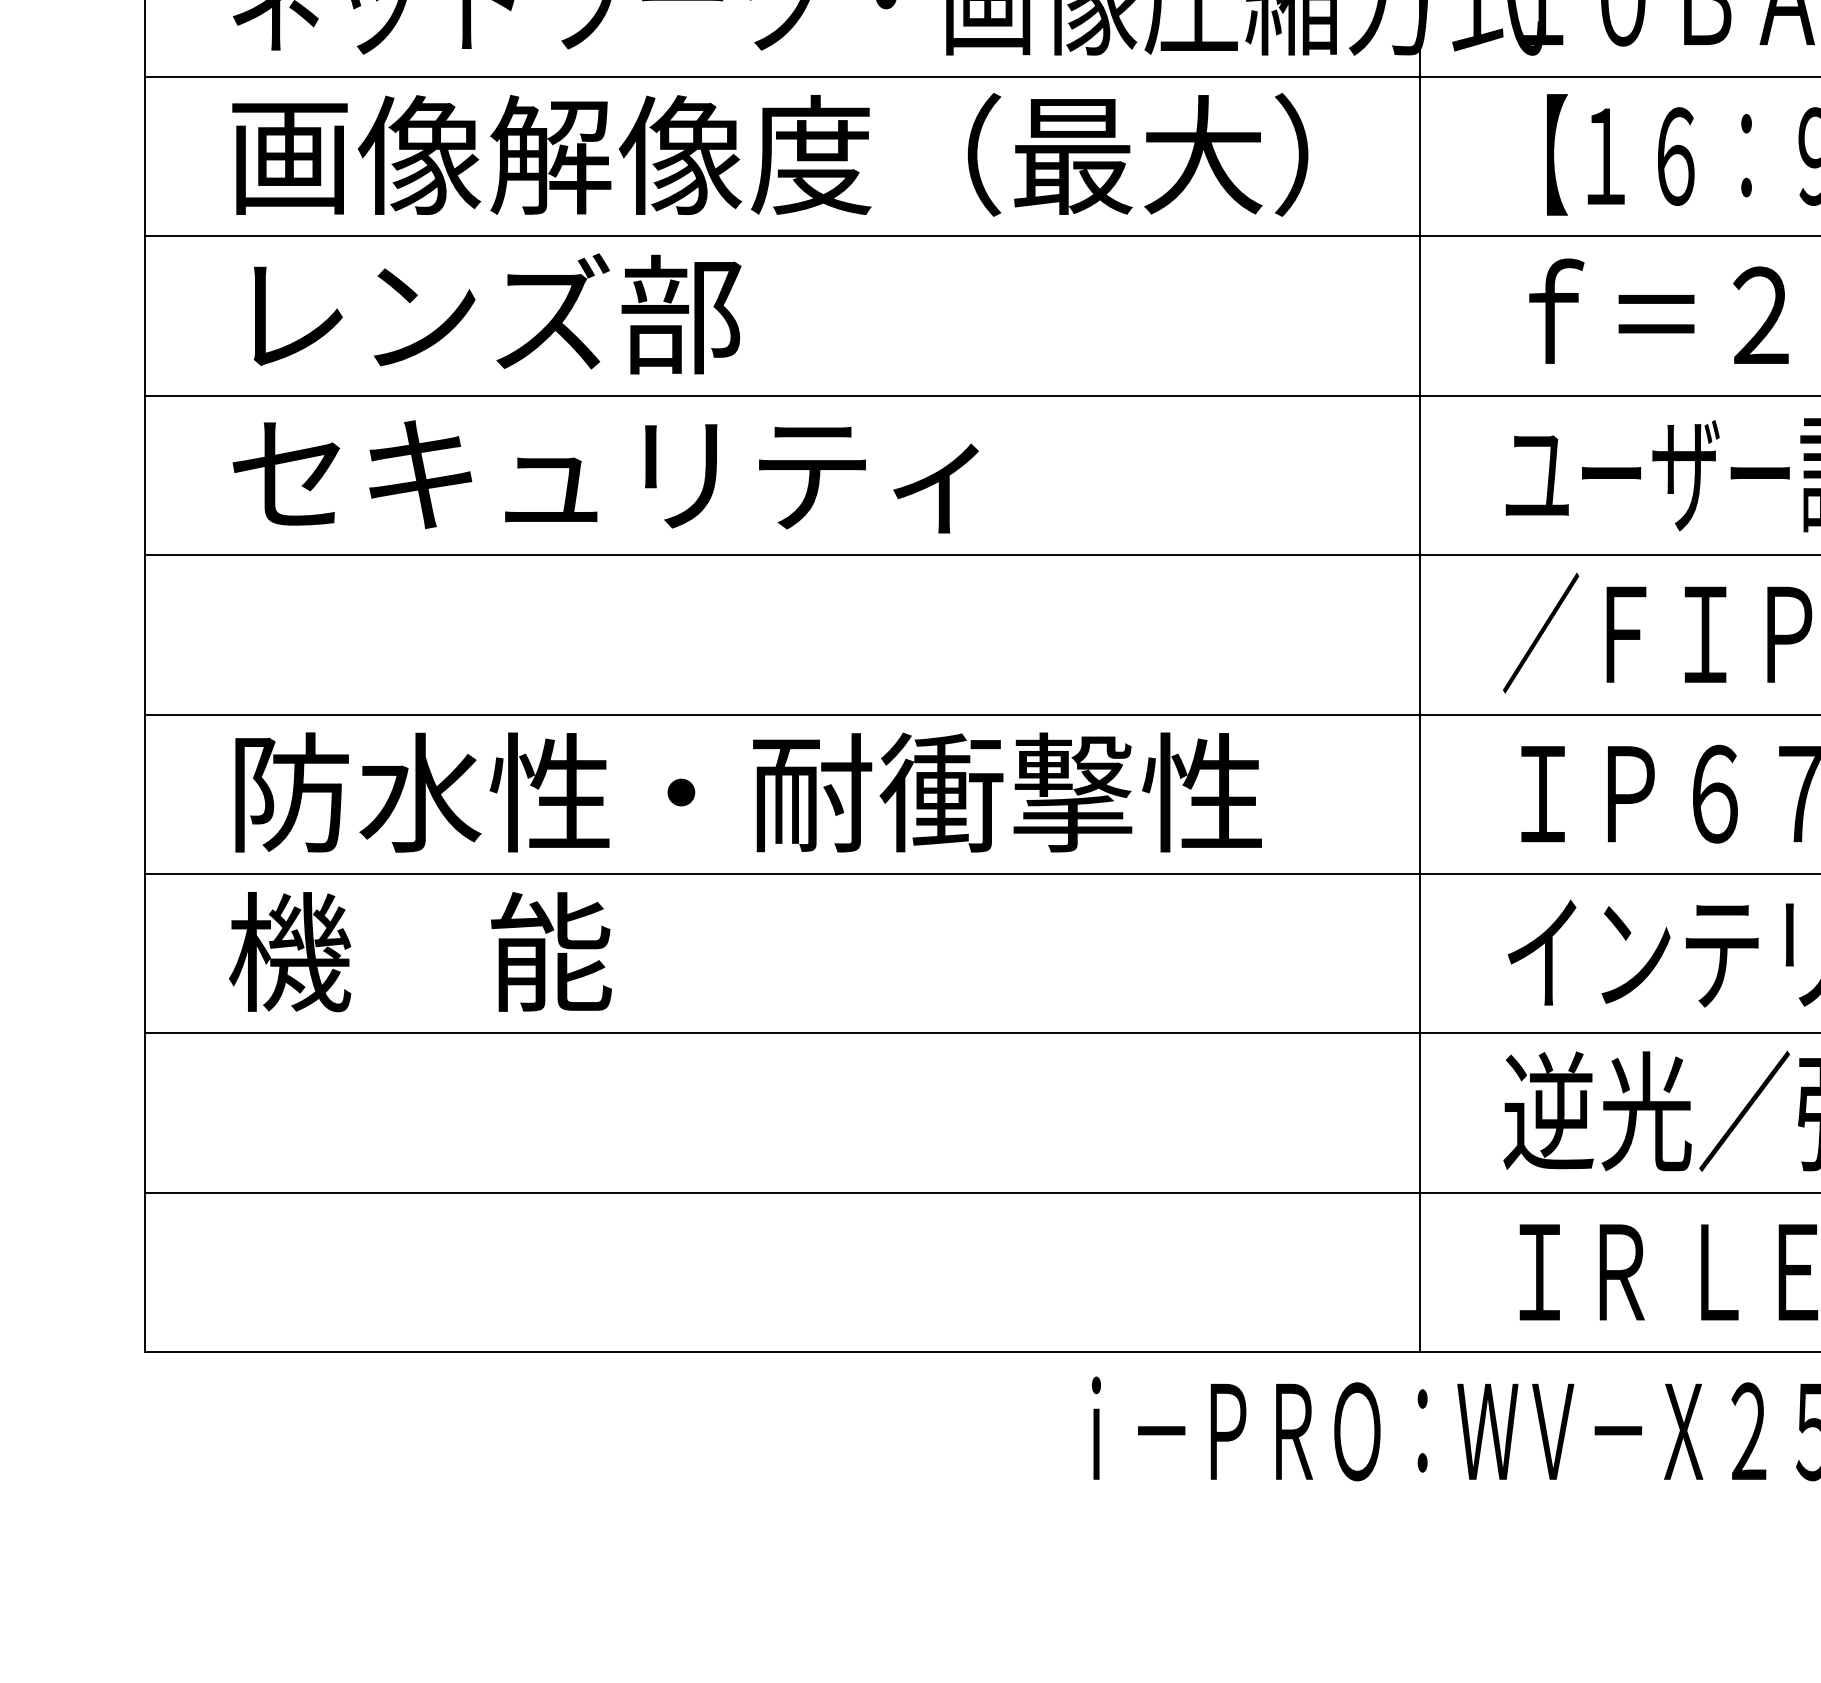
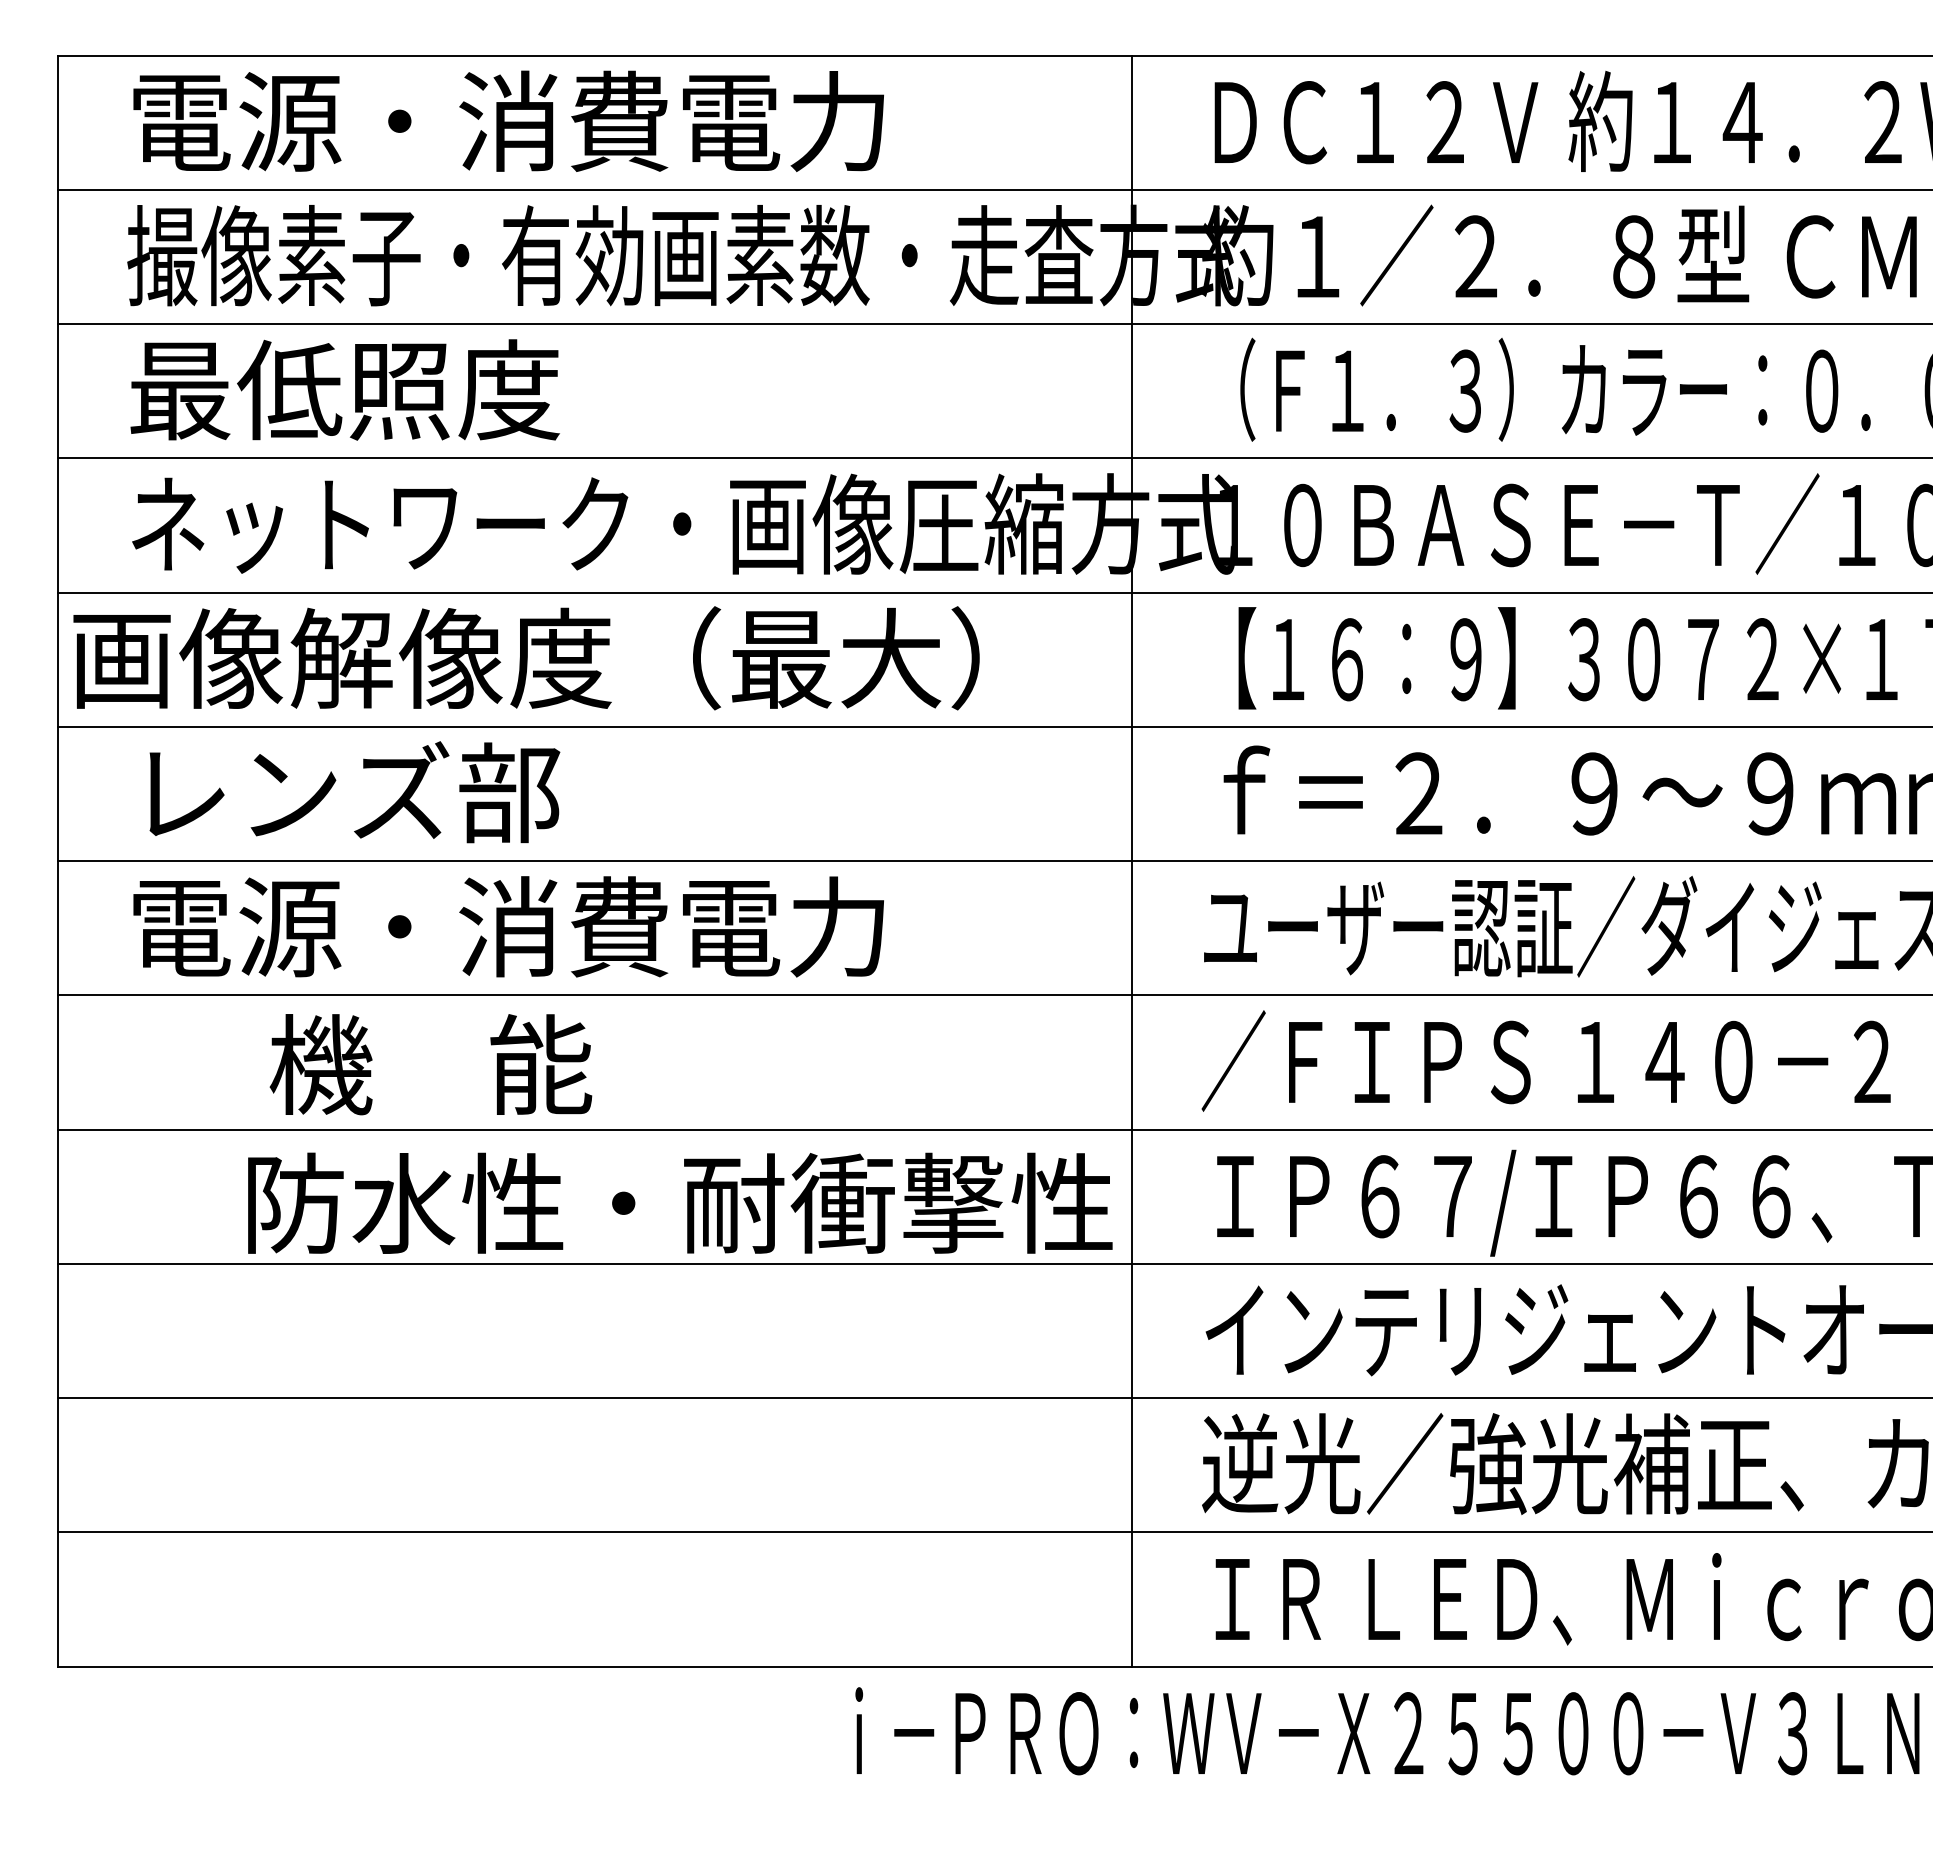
text: (770, 155) -> (526, 658), moved
text: (678, 473) -> (507, 926), セキュリティ -> 電源・消費電力
text: (748, 791) -> (680, 1202), moved
text: (419, 951) -> (430, 1064), moved

